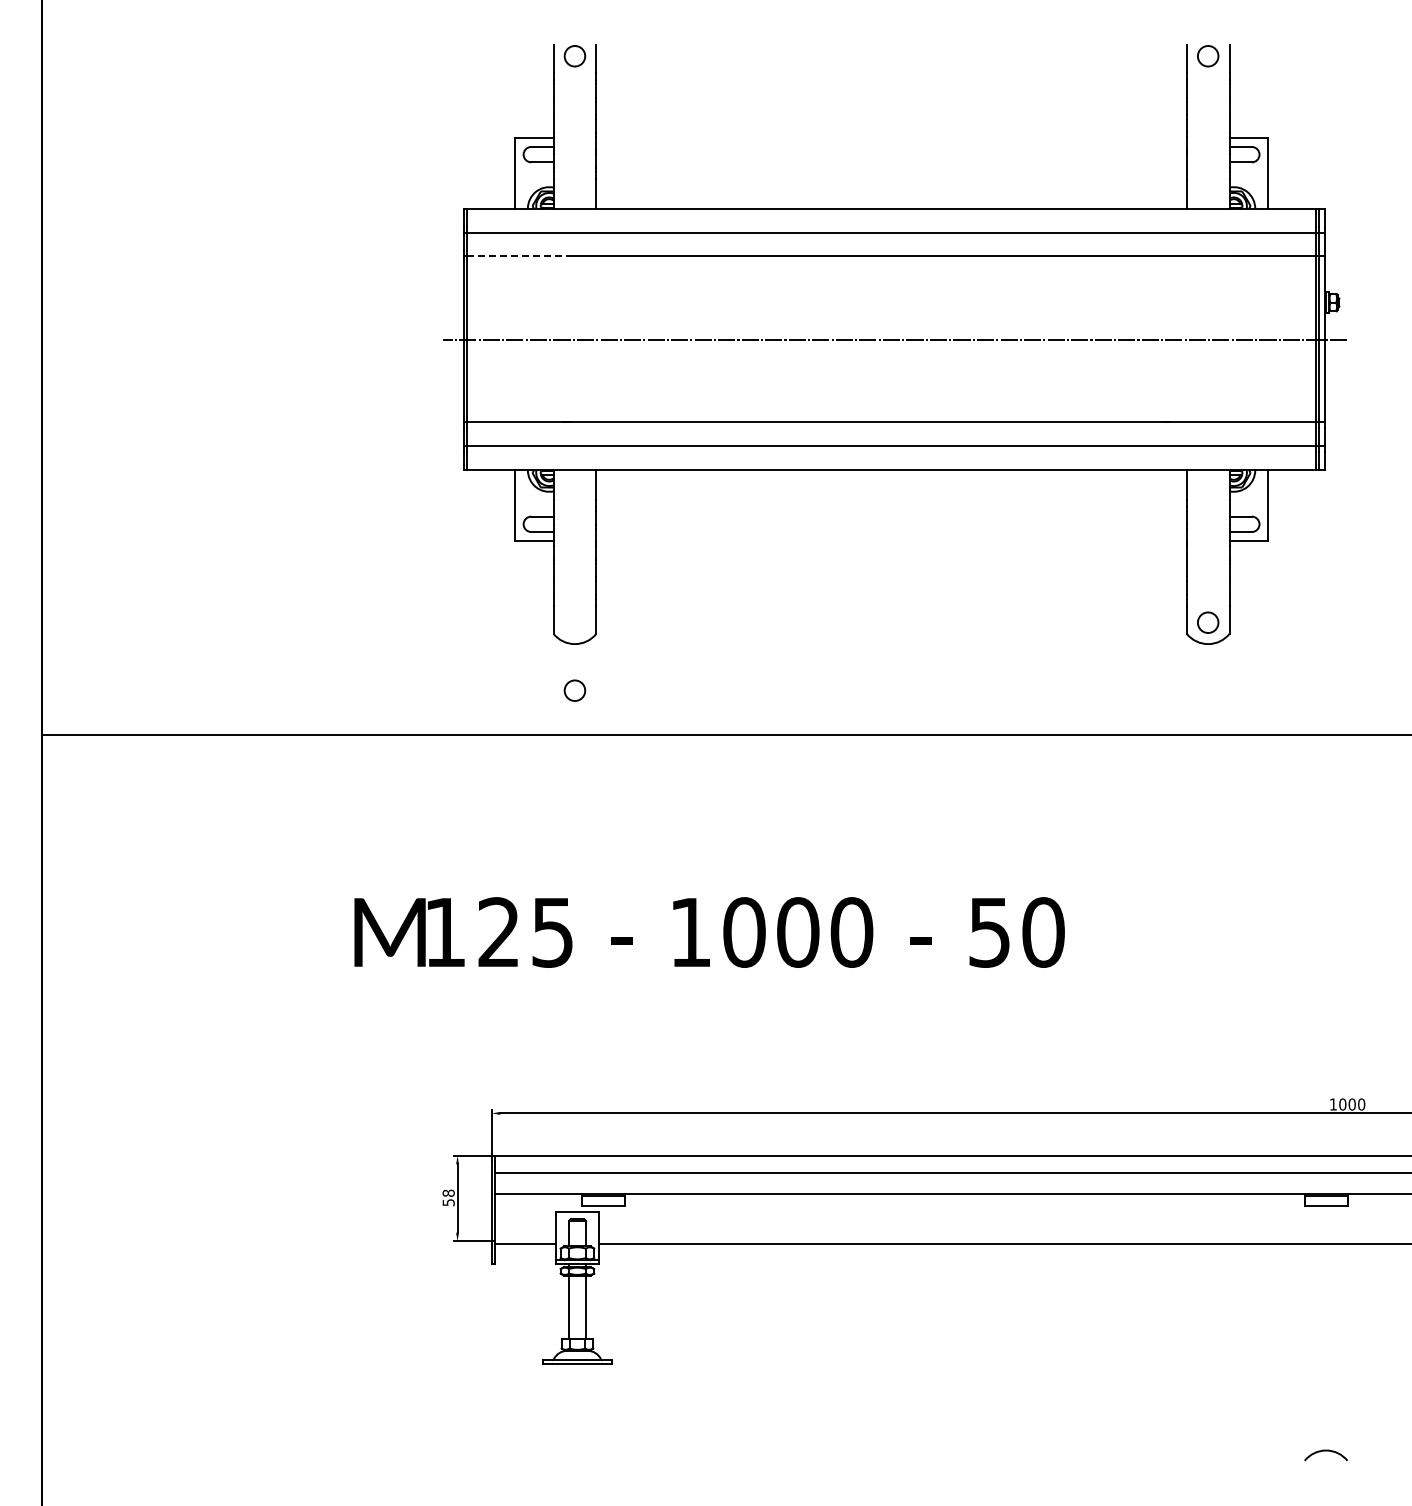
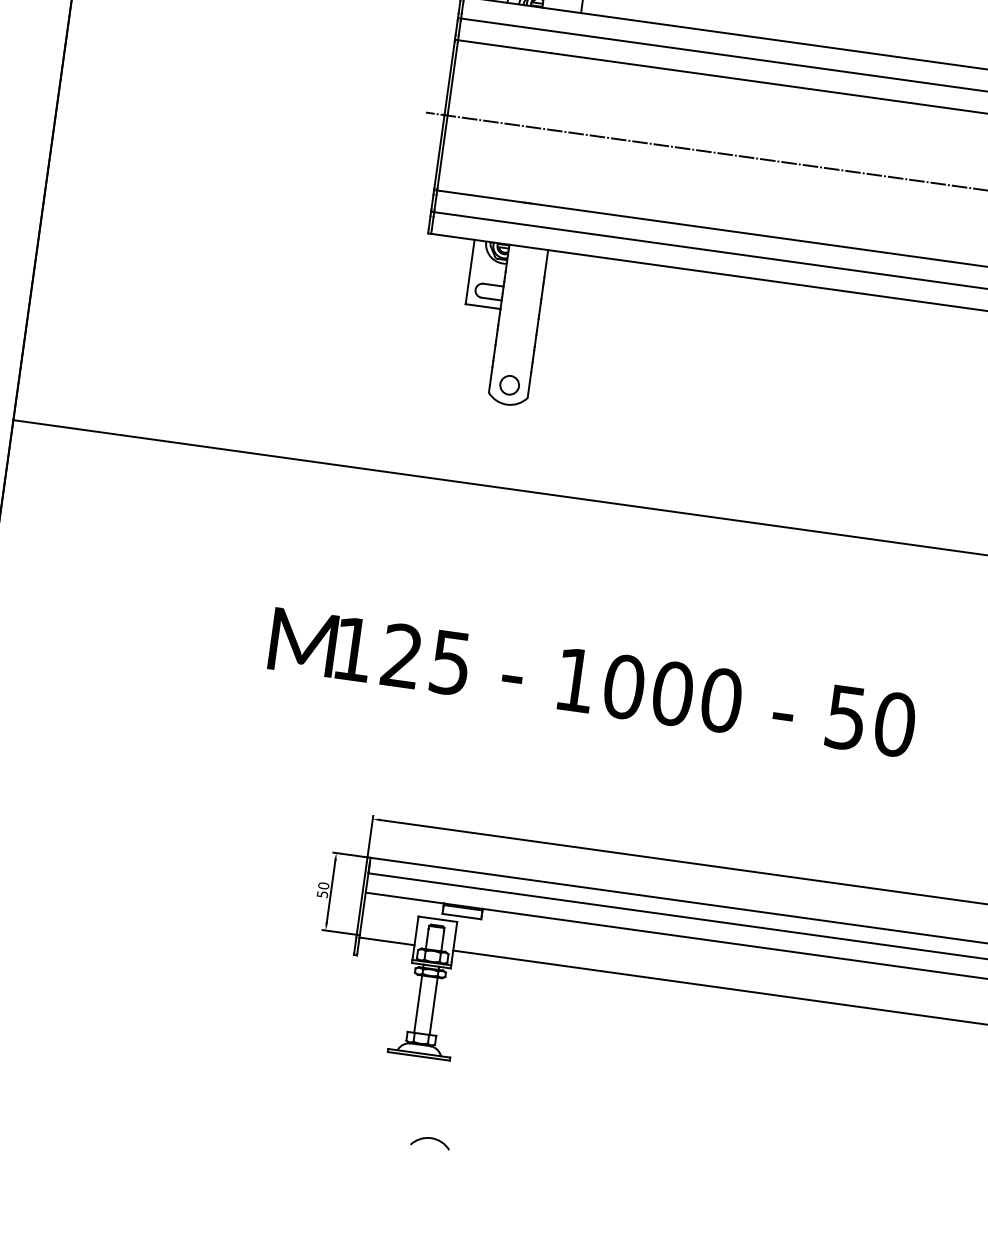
line: (518, 256) -> (504, 46), dashed -> solid
circle: (574, 690) -> (509, 385), moved
text: (448, 1192) -> (323, 885), 58 -> 50
arc: (602, 1451) -> (430, 1138), added

